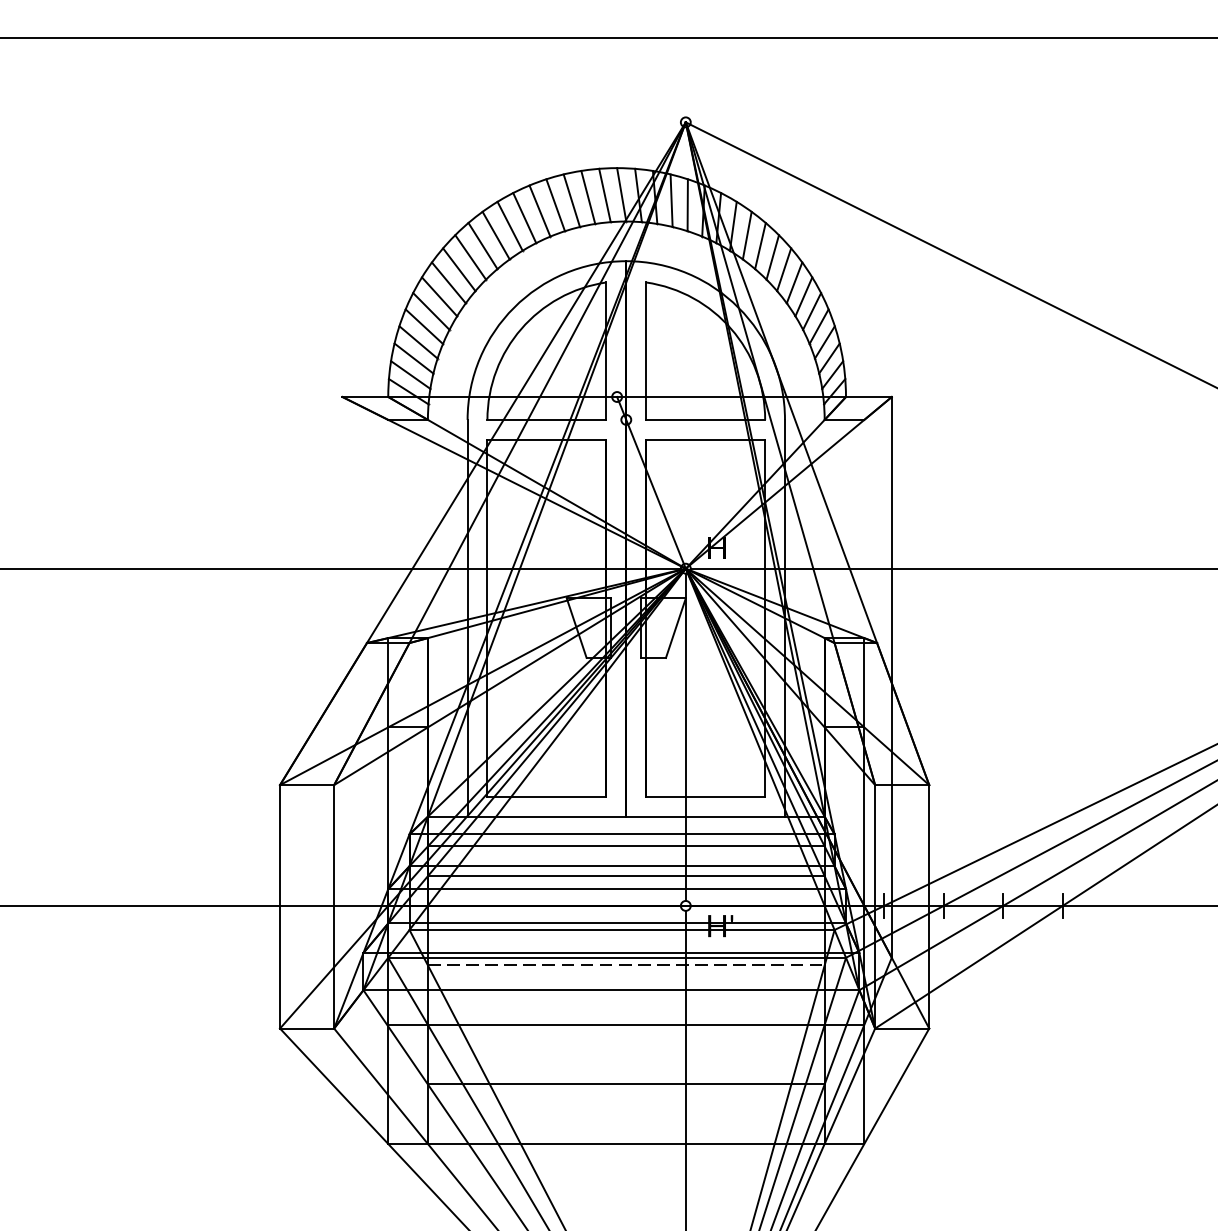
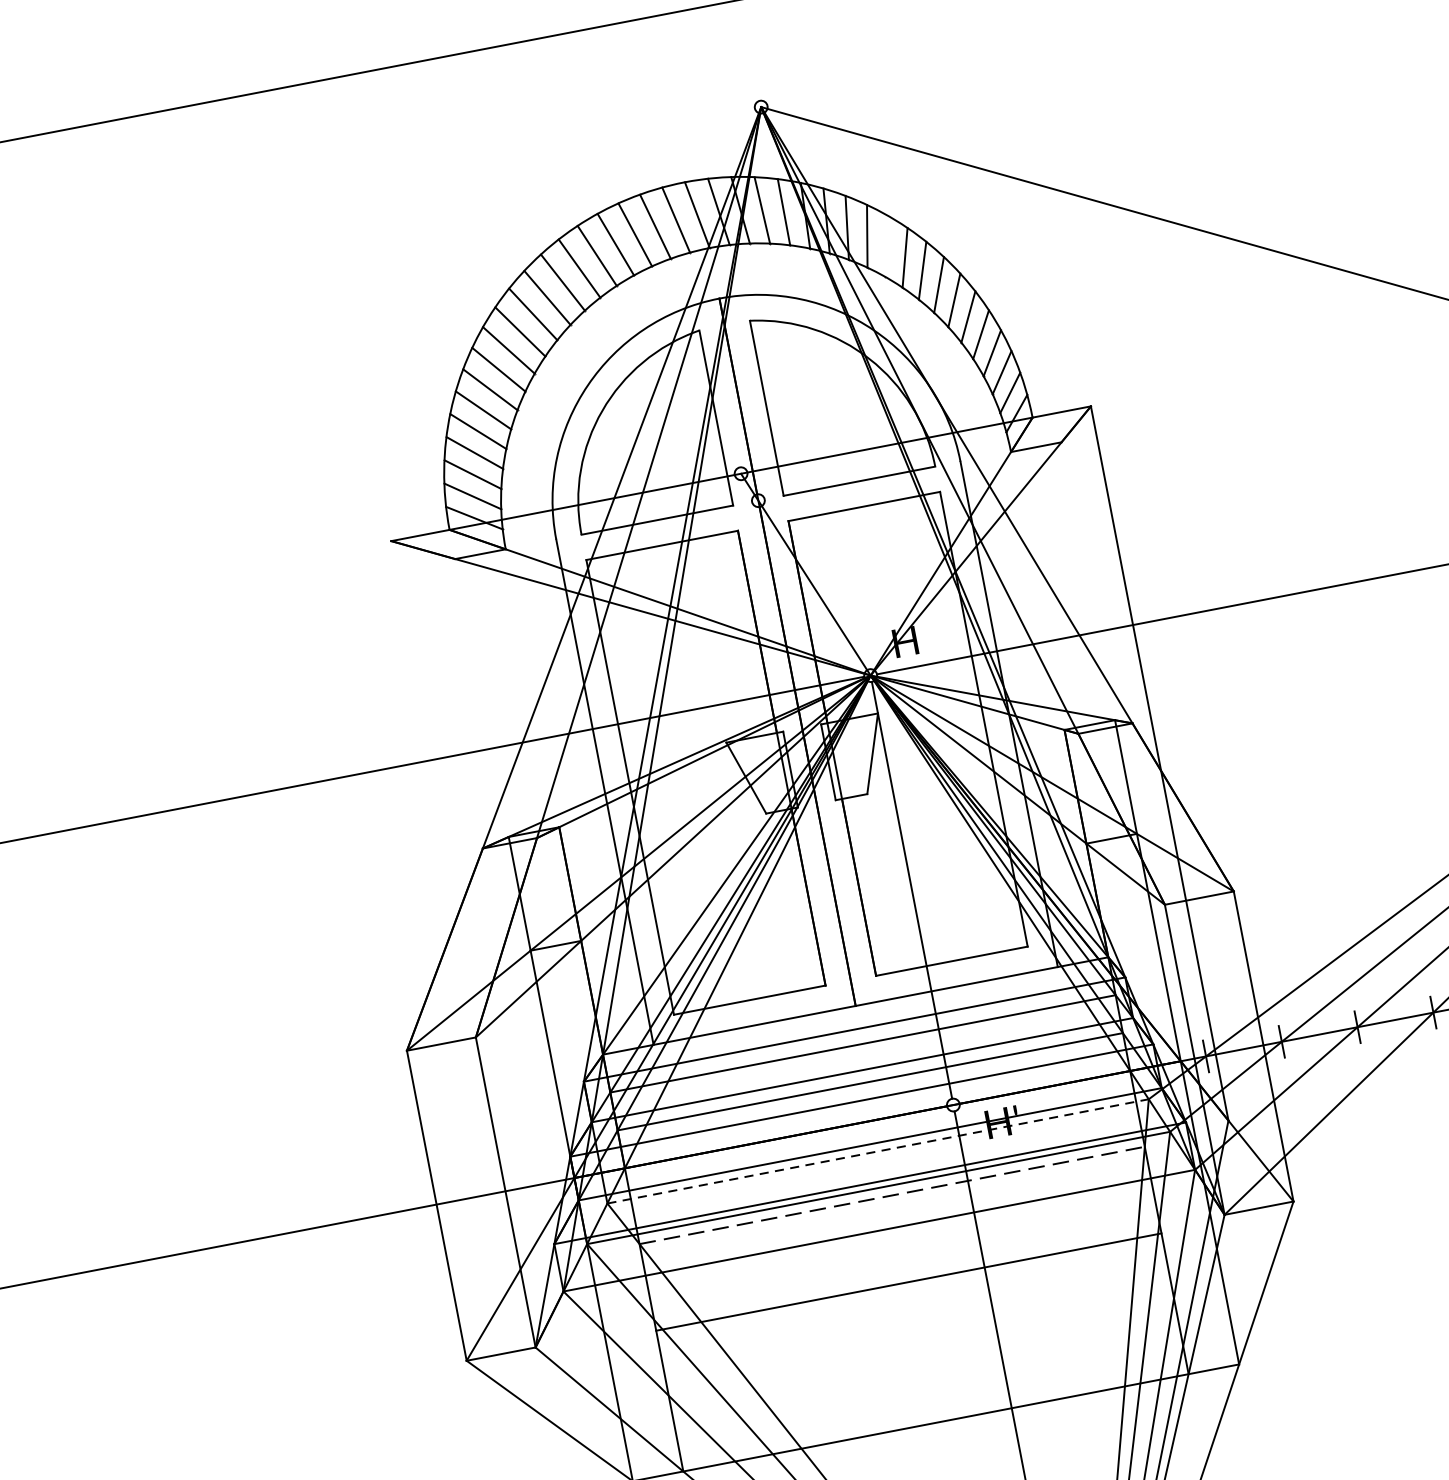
line: (760, 245) -> (886, 245), removed
line: (622, 930) -> (878, 1151), solid -> dashed
line: (626, 1024) -> (906, 1270), removed
line: (625, 1084) -> (907, 1282), moved

